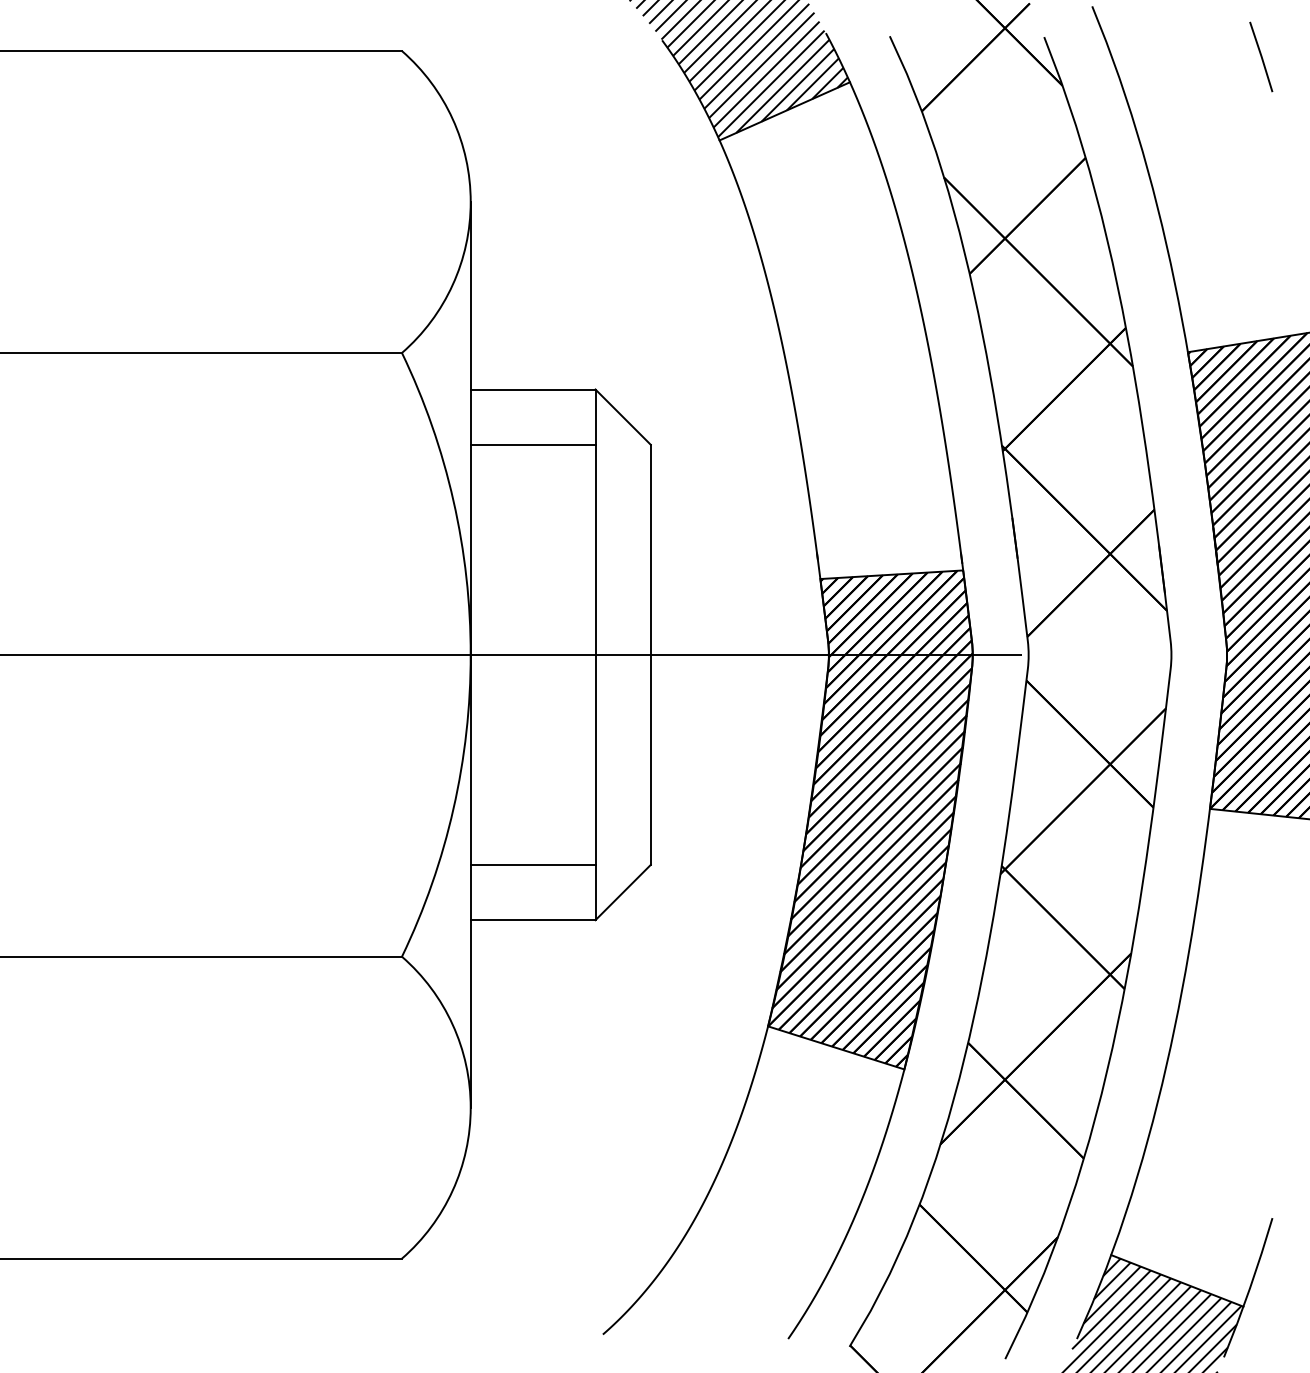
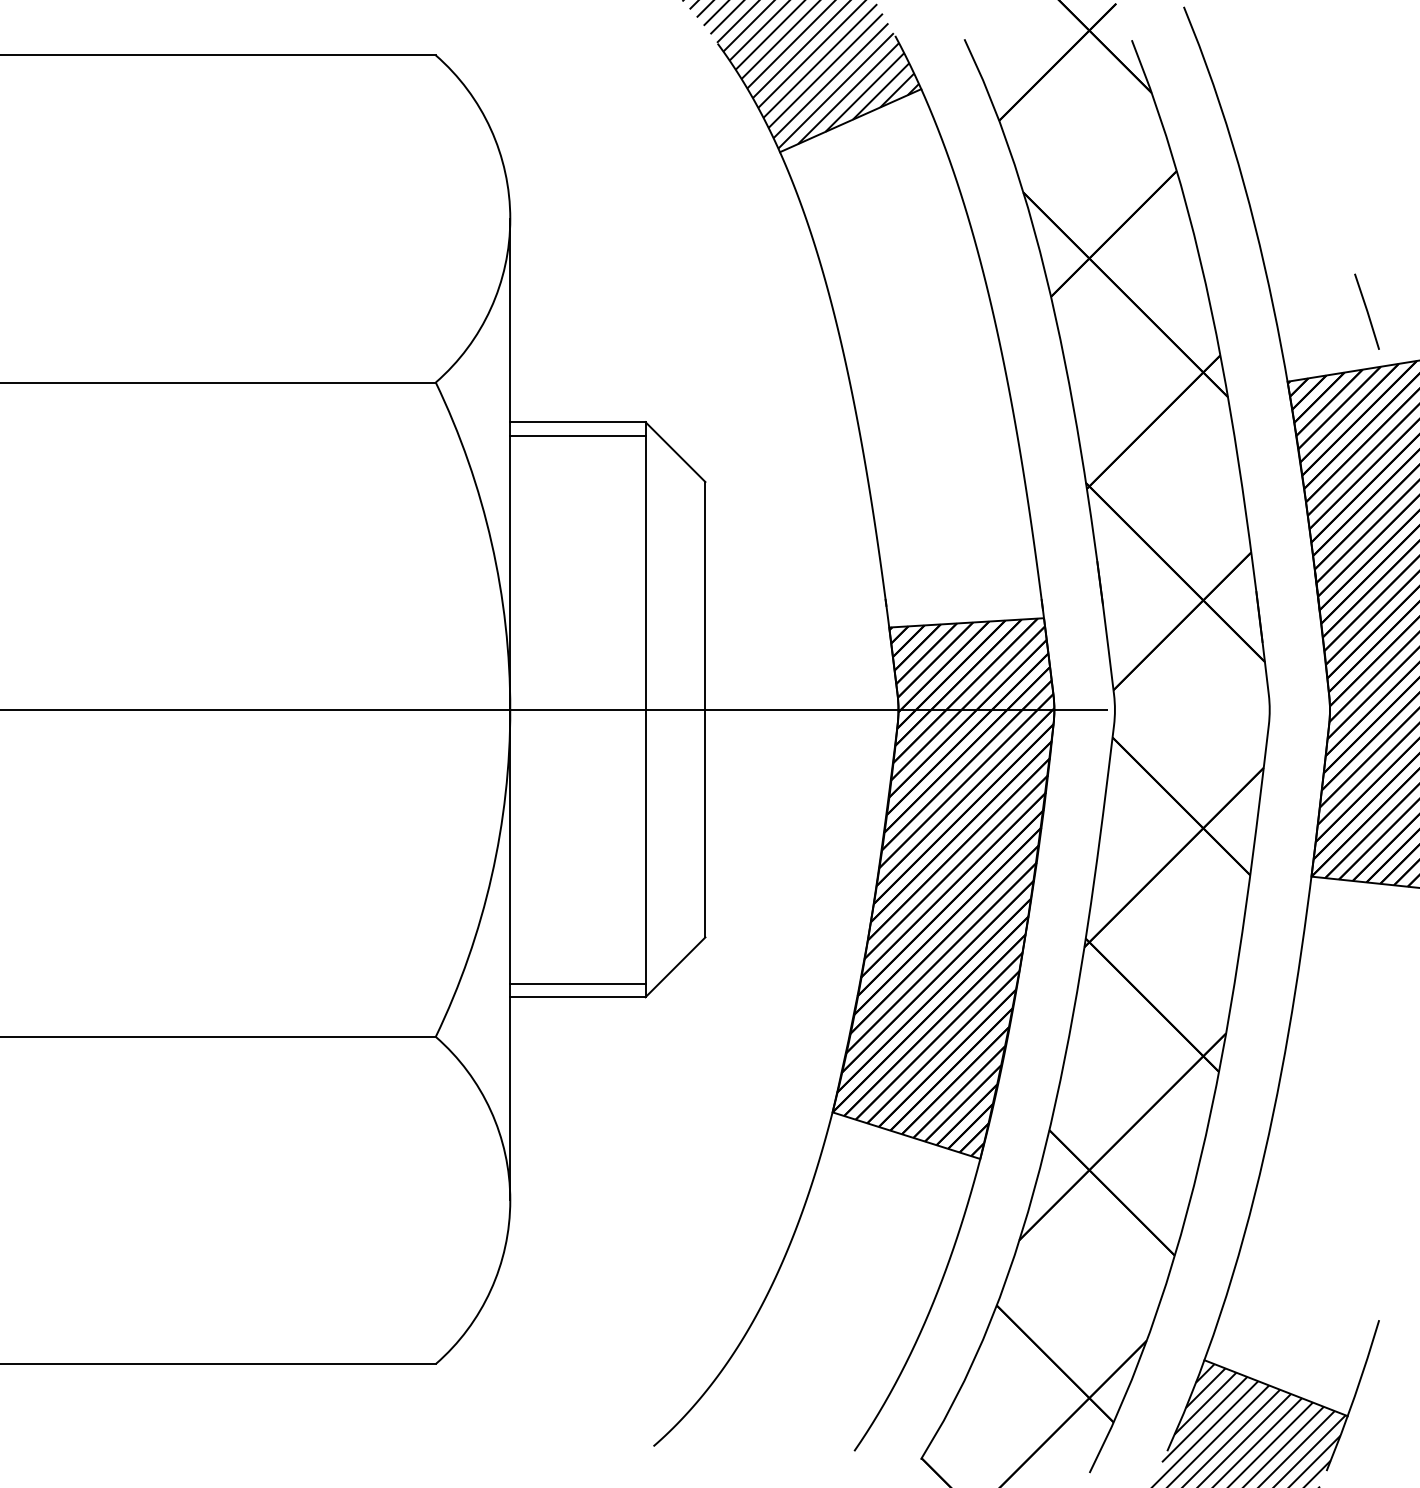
line: (1260, 56) -> (1366, 311), moved
line: (532, 445) -> (577, 436), moved
line: (532, 865) -> (577, 984), moved

